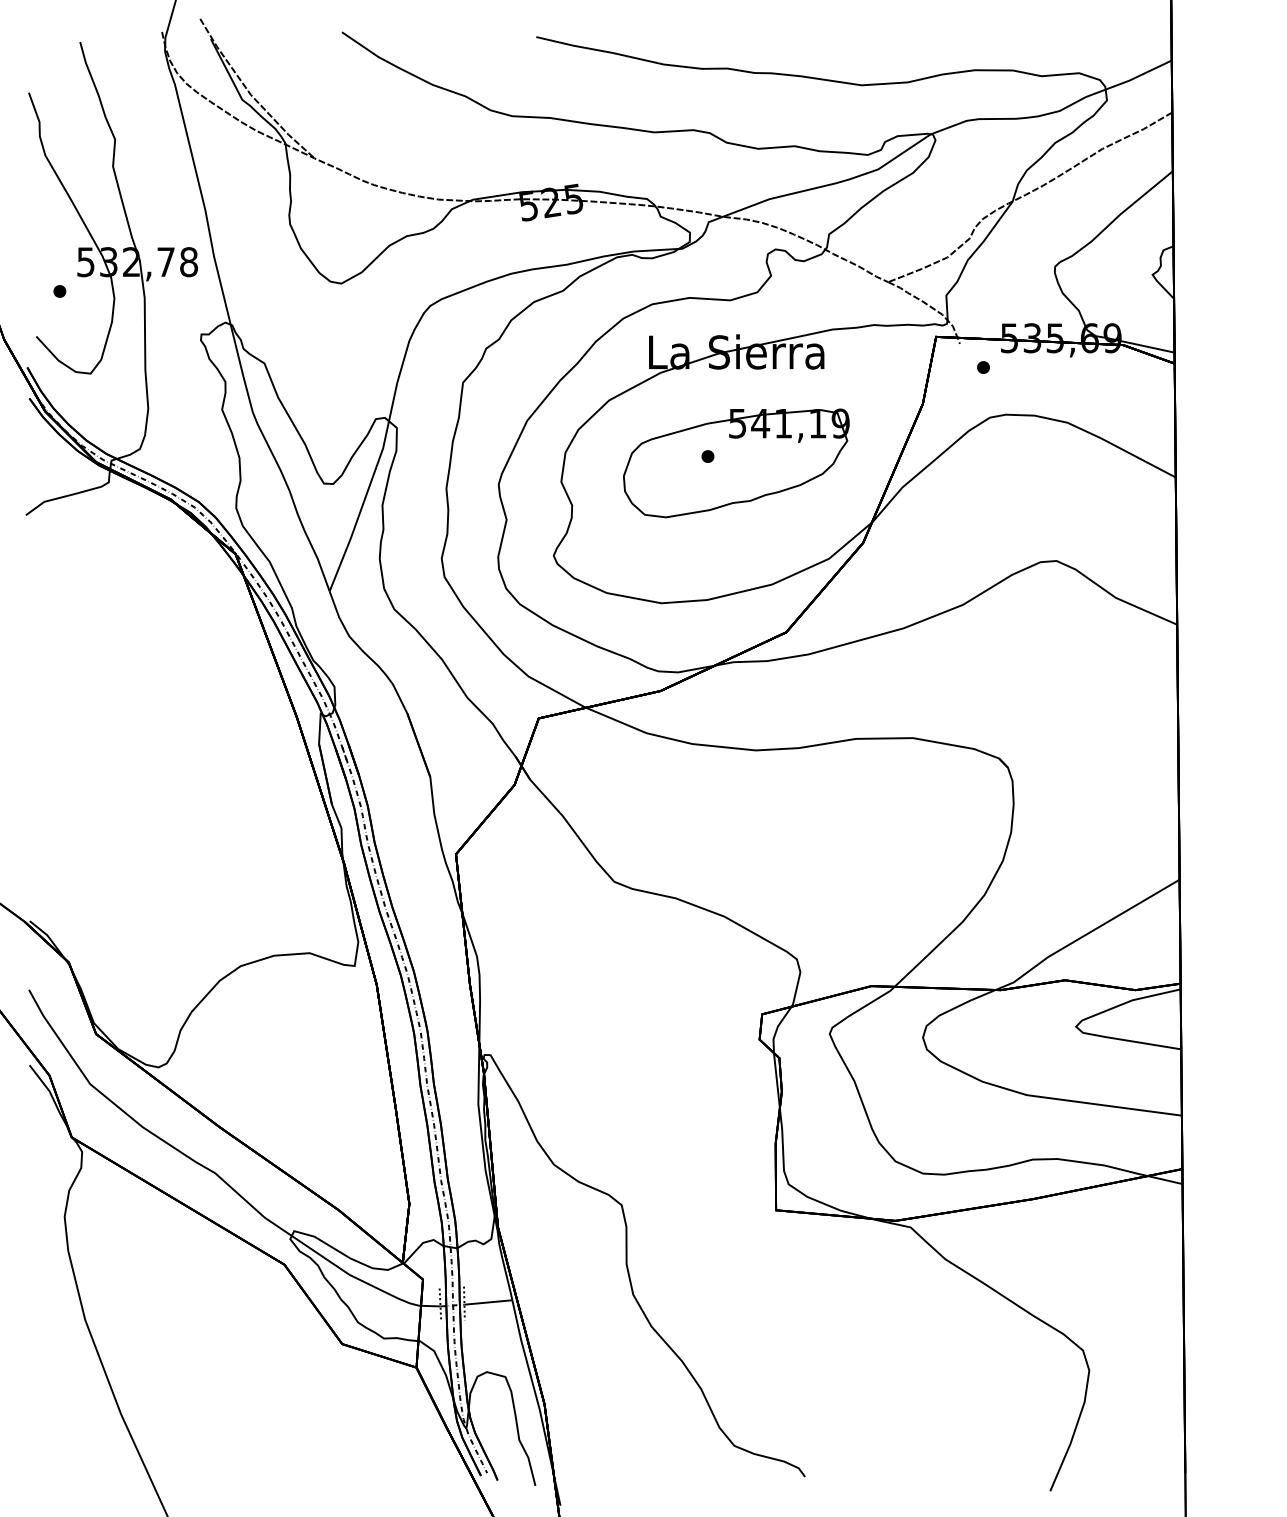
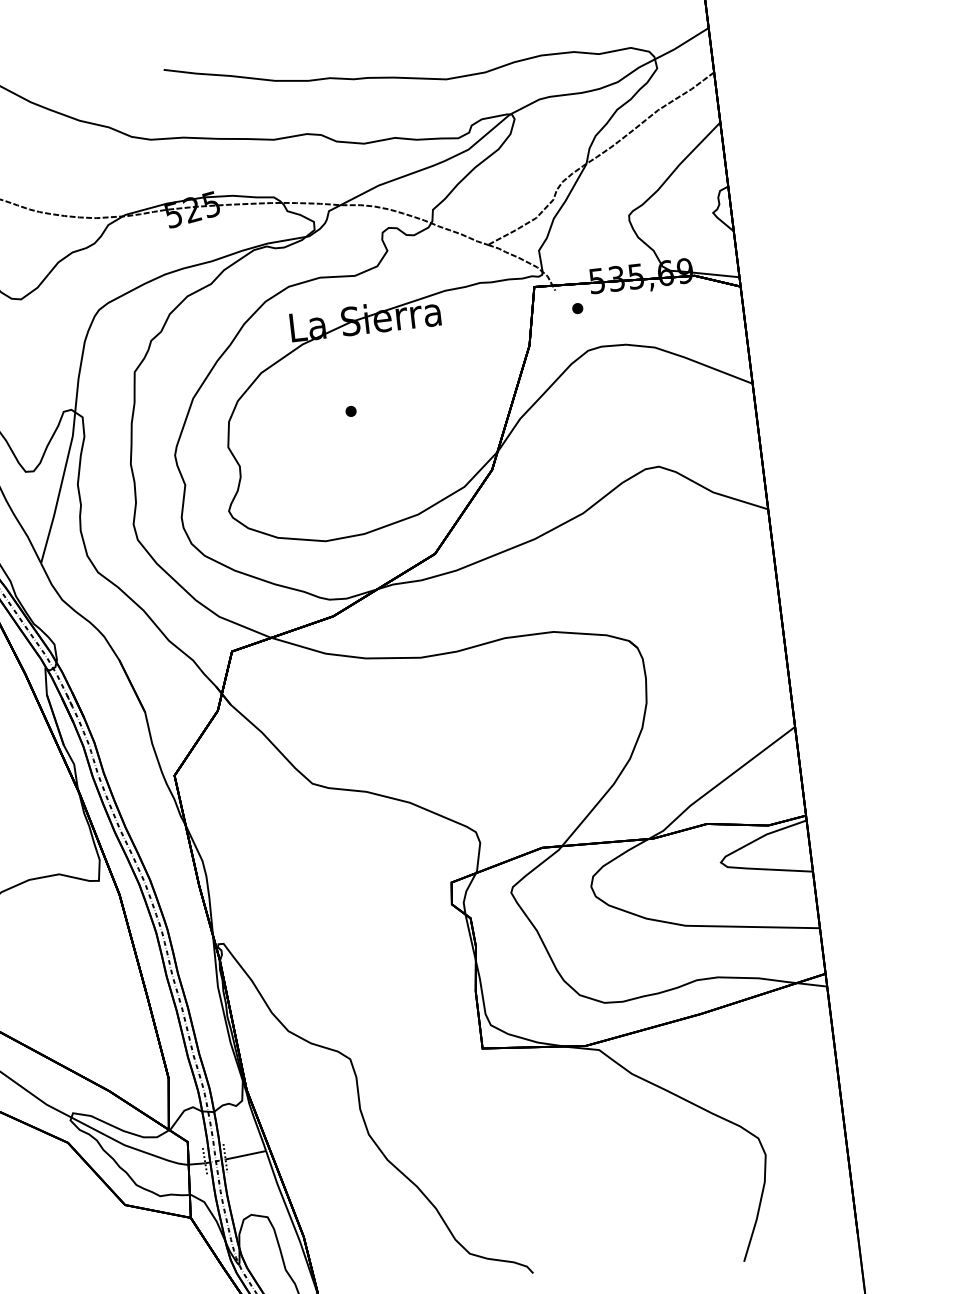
part: (736, 463) -> (376, 414), removed

